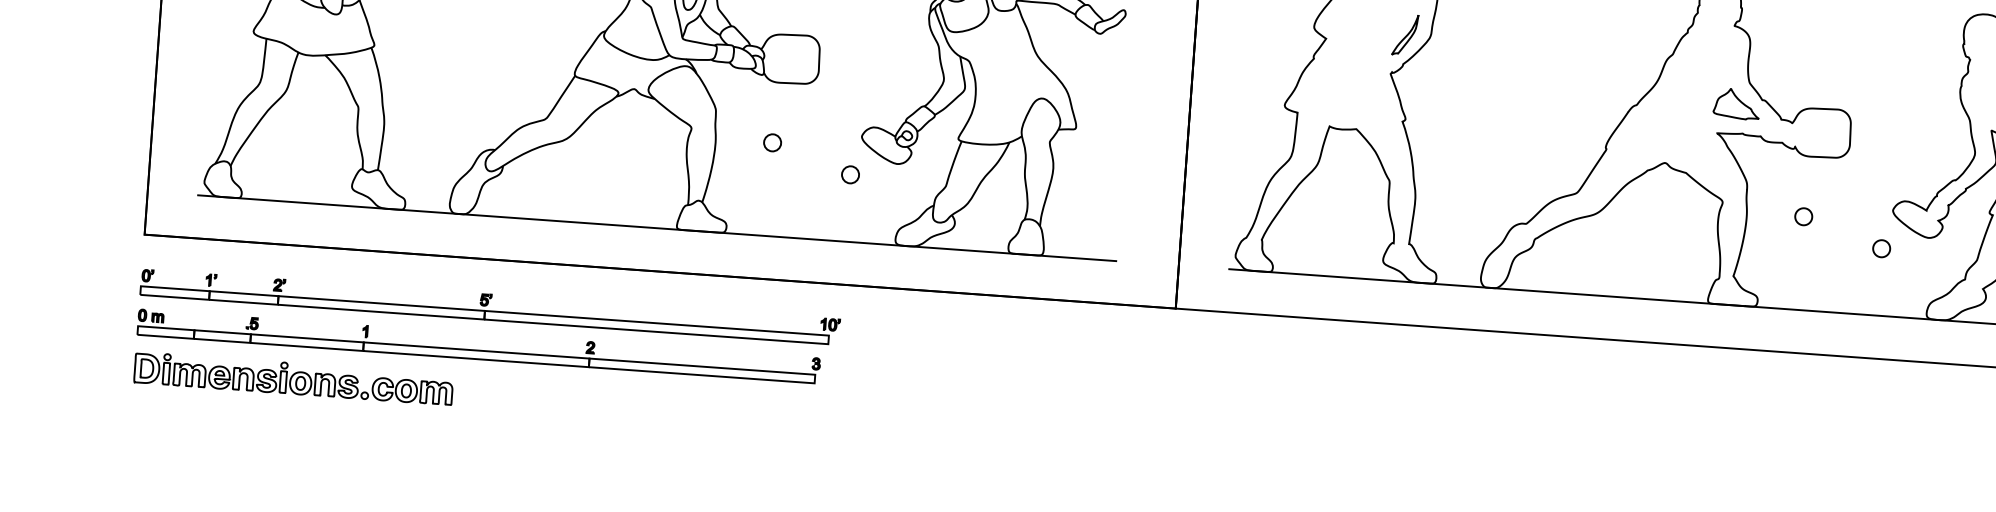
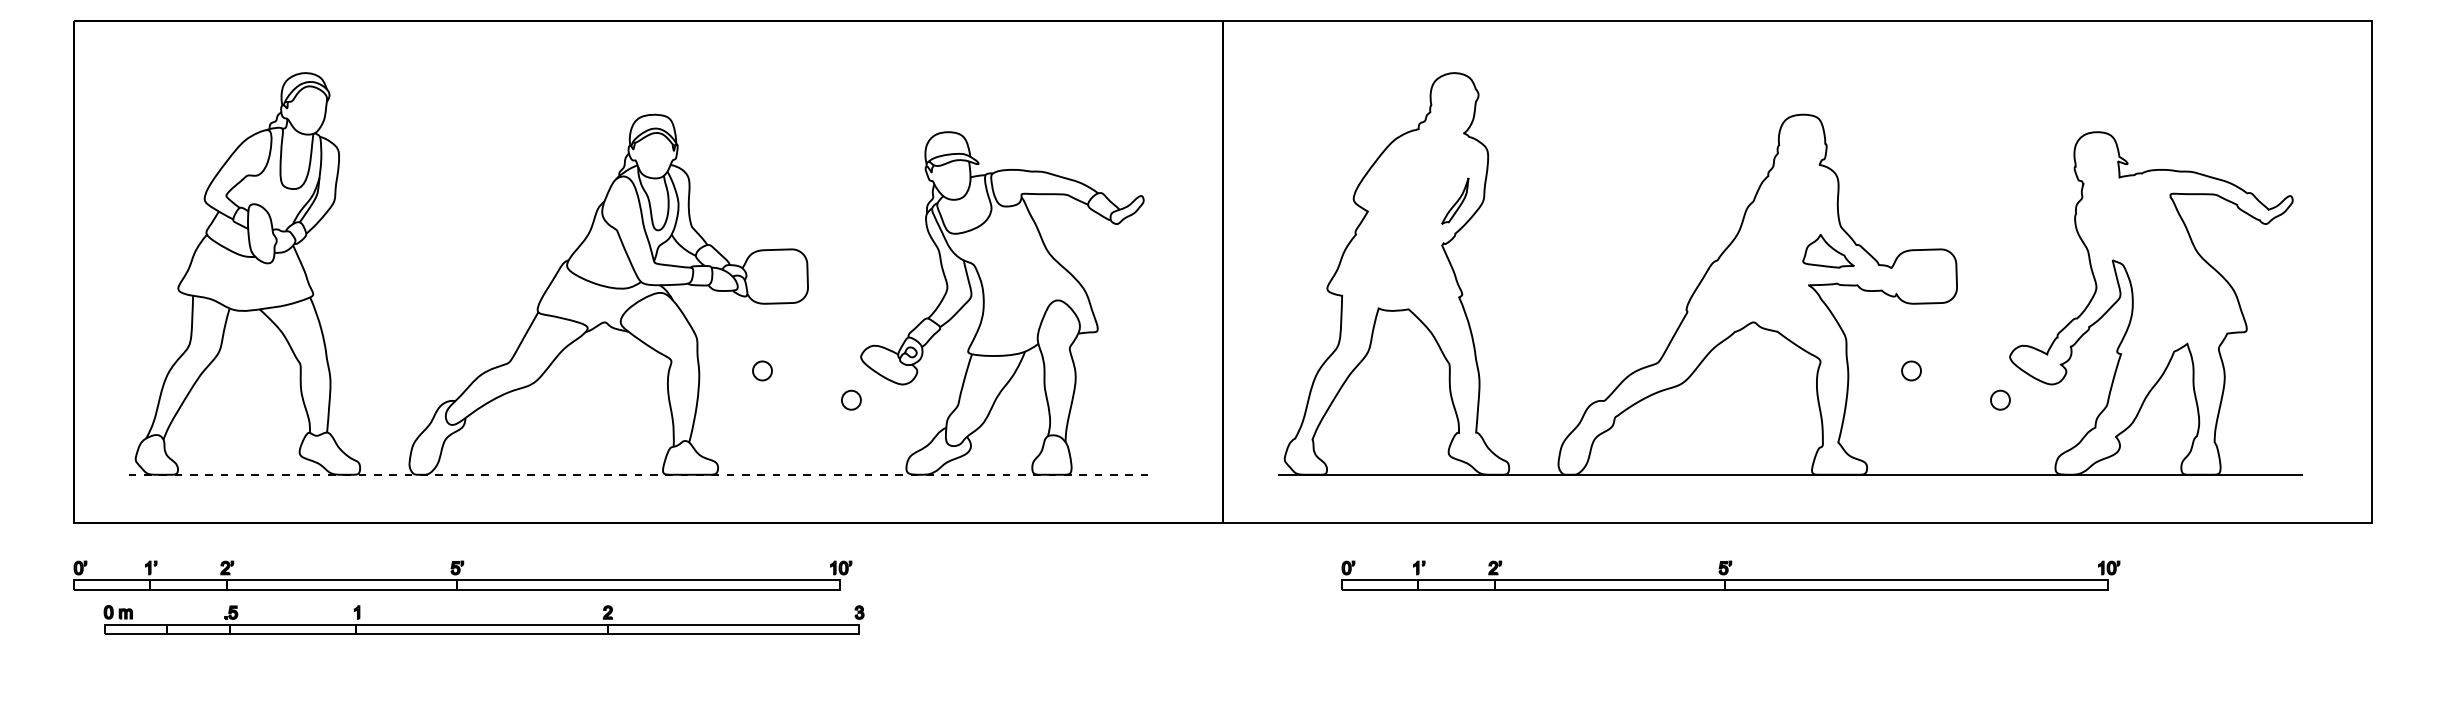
line: (657, 227) -> (641, 474), solid -> dashed
part: (478, 345) -> (483, 619), moved
part: (293, 378) -> (250, 670), removed
part: (1628, 388) -> (1730, 575), added

